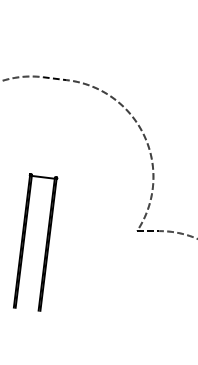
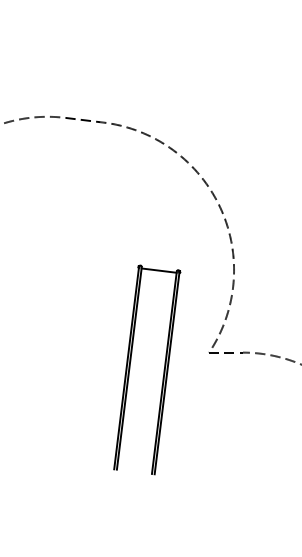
part: (45, 244) -> (162, 373), moved

